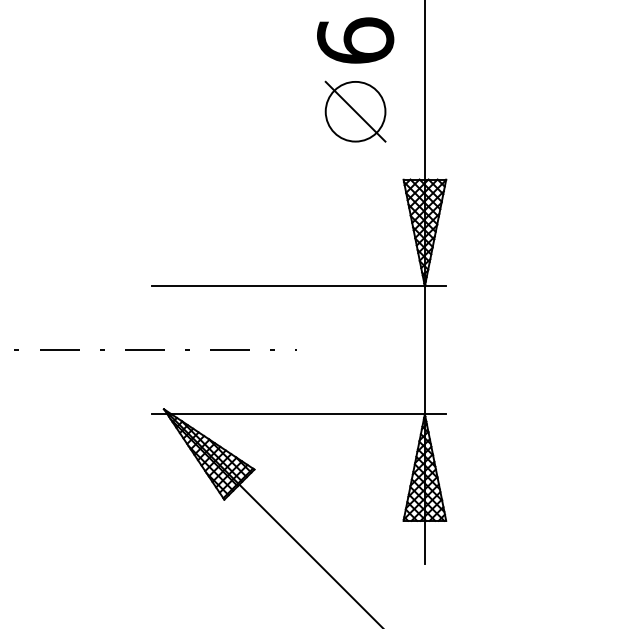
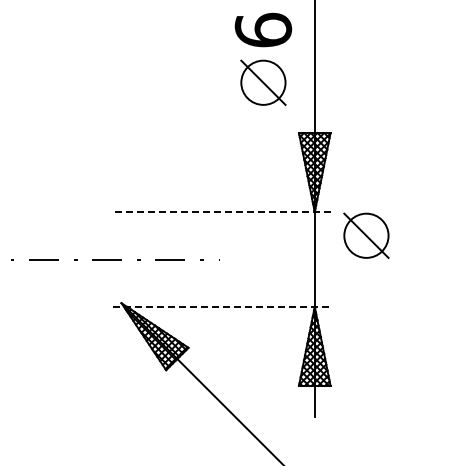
line: (298, 286) -> (221, 212), solid -> dashed
part: (494, 317) -> (366, 235), added
line: (298, 413) -> (221, 306), solid -> dashed

